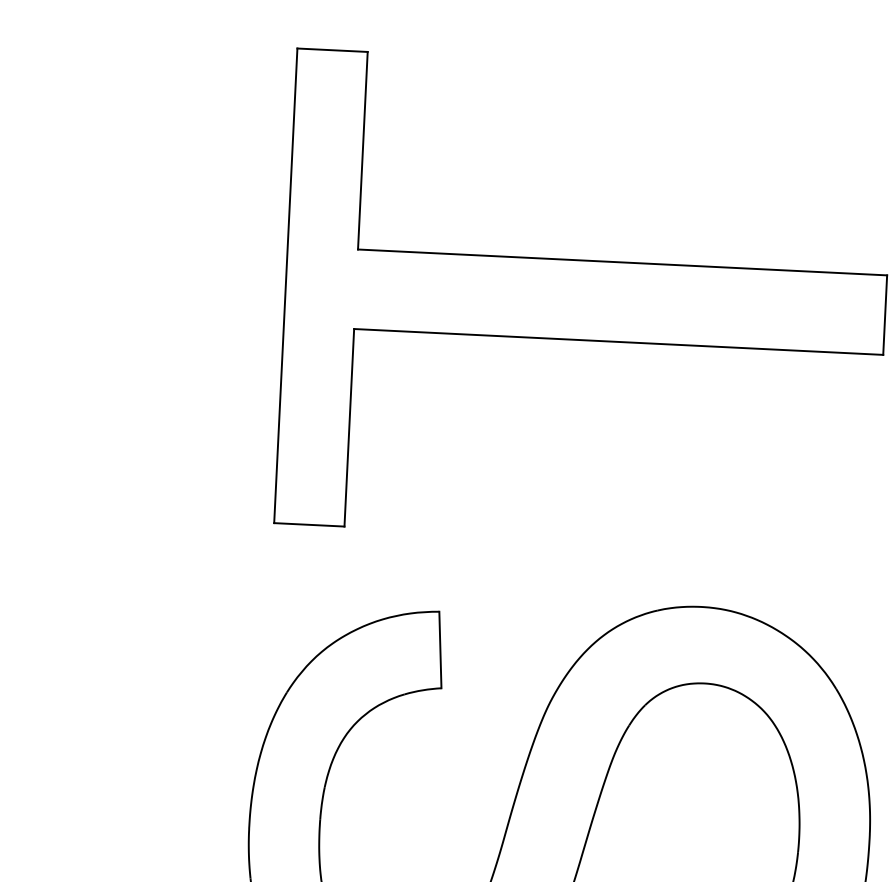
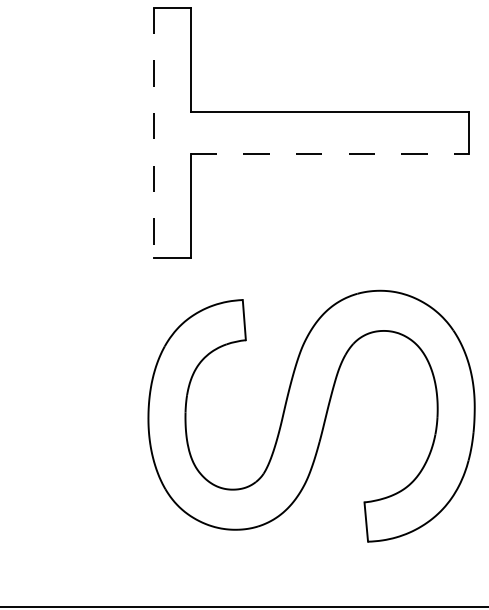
line: (285, 285) -> (153, 132), solid -> dashed
line: (619, 341) -> (330, 153), solid -> dashed

